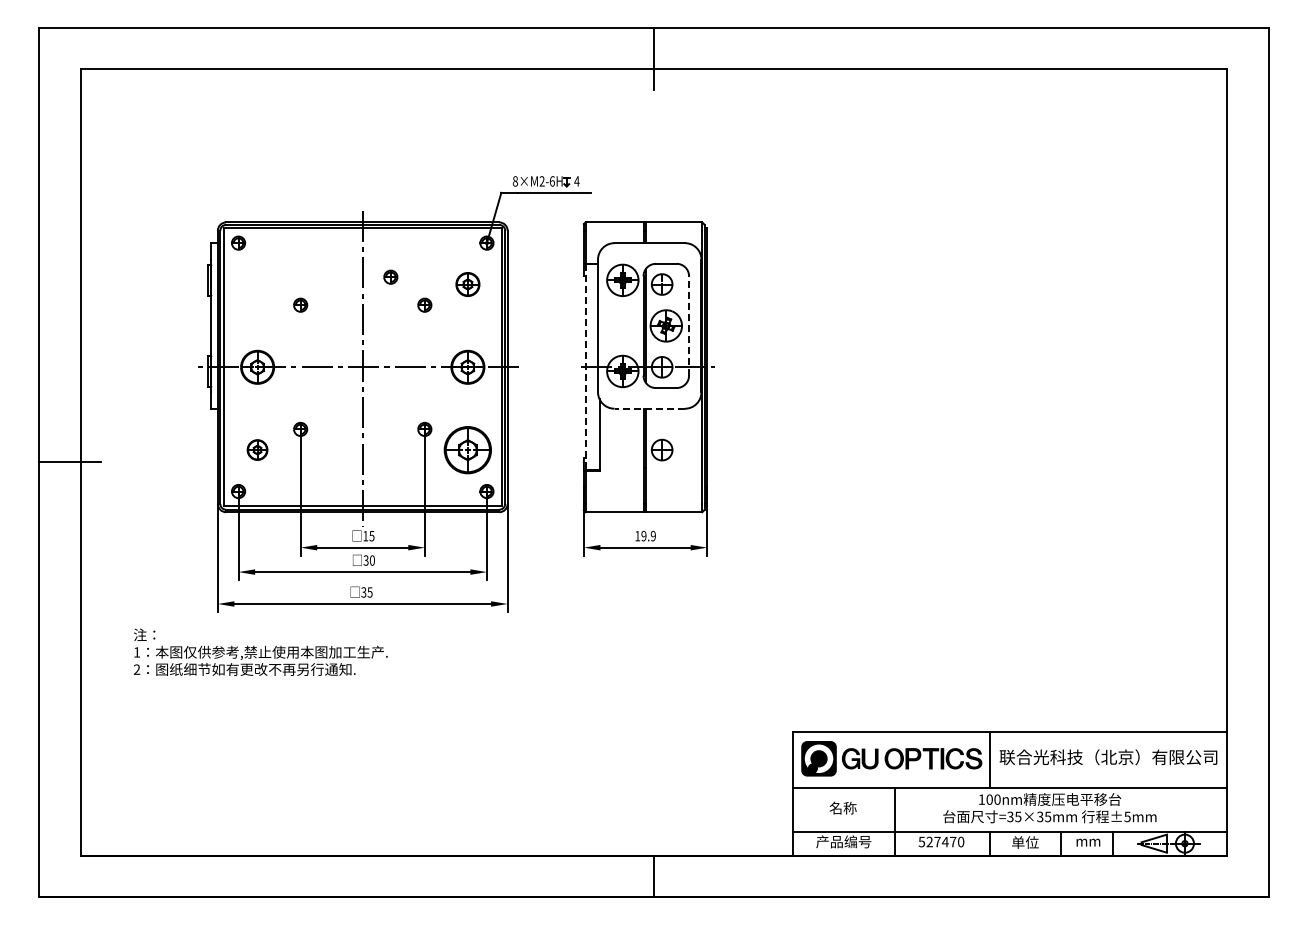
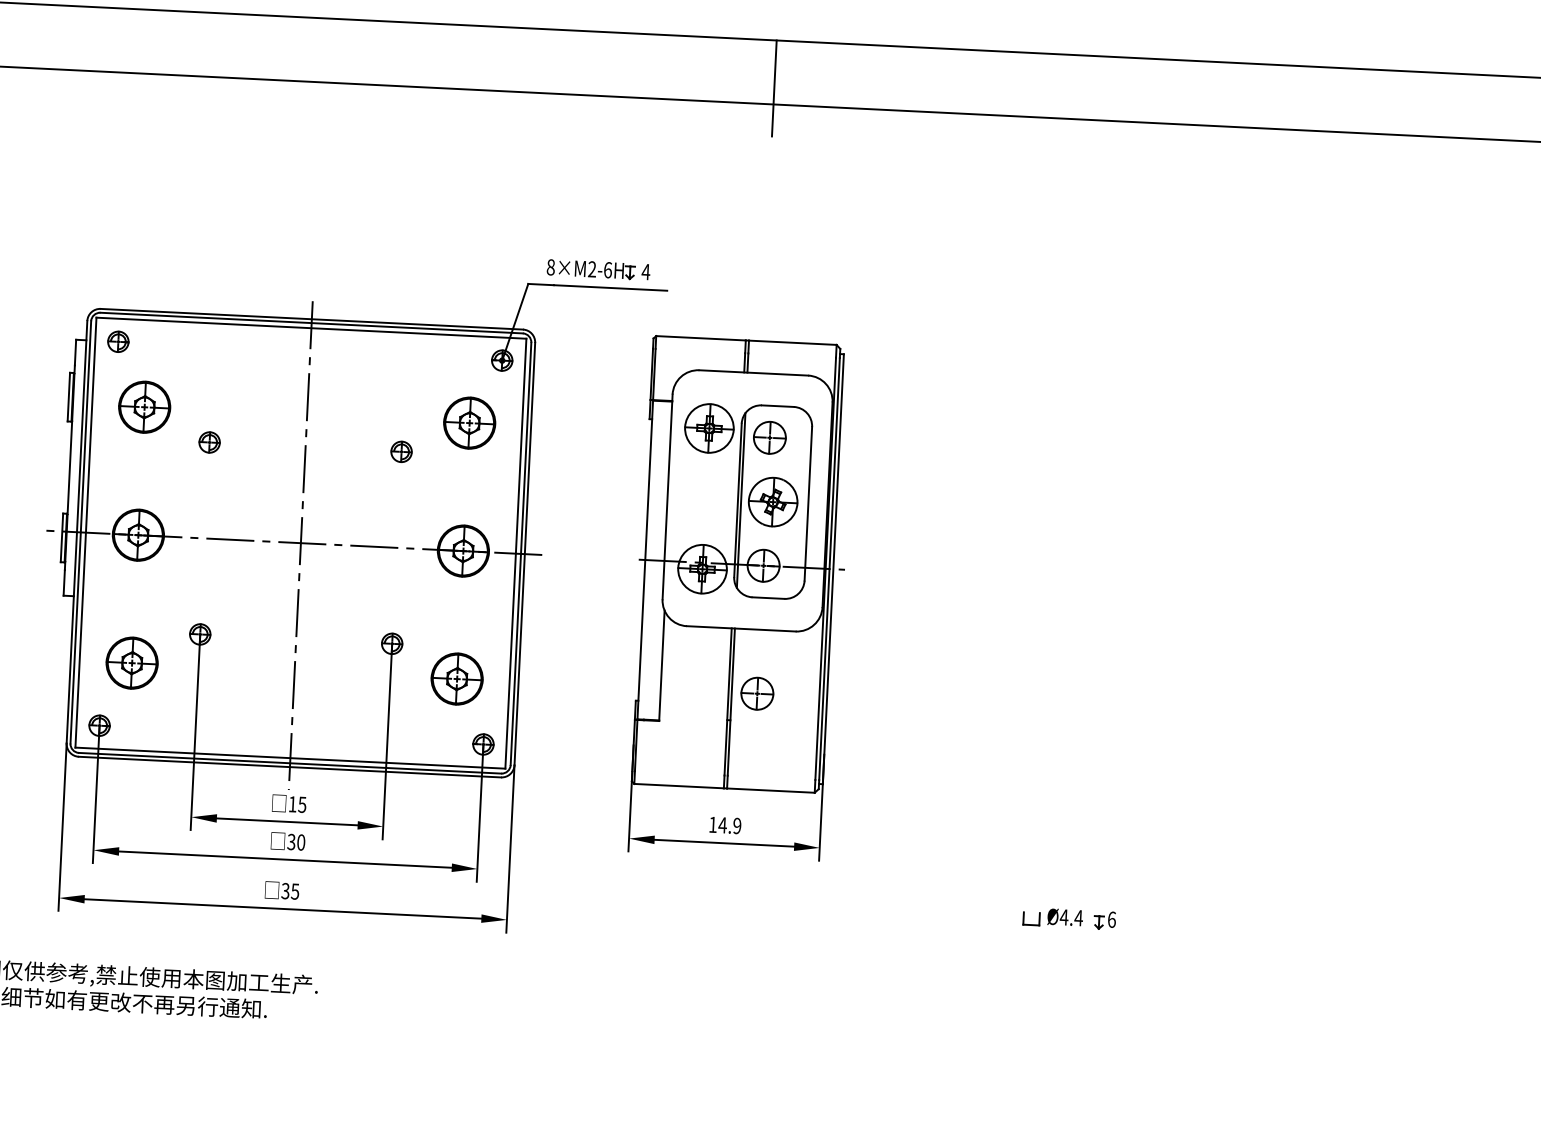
part: (390, 276) -> (350, 404), removed
part: (257, 284) -> (144, 407), added
part: (467, 284) -> (469, 423), size x1.43
line: (689, 325) -> (809, 503), dashed -> solid
line: (585, 367) -> (645, 560), dashed -> solid
line: (649, 408) -> (740, 628), dashed -> solid
part: (257, 449) -> (132, 662), size x1.67
part: (467, 449) -> (456, 678), size x0.71
text: (643, 535) -> (722, 824), 19.9 -> 14.9
part: (870, 585) -> (1069, 918), added

